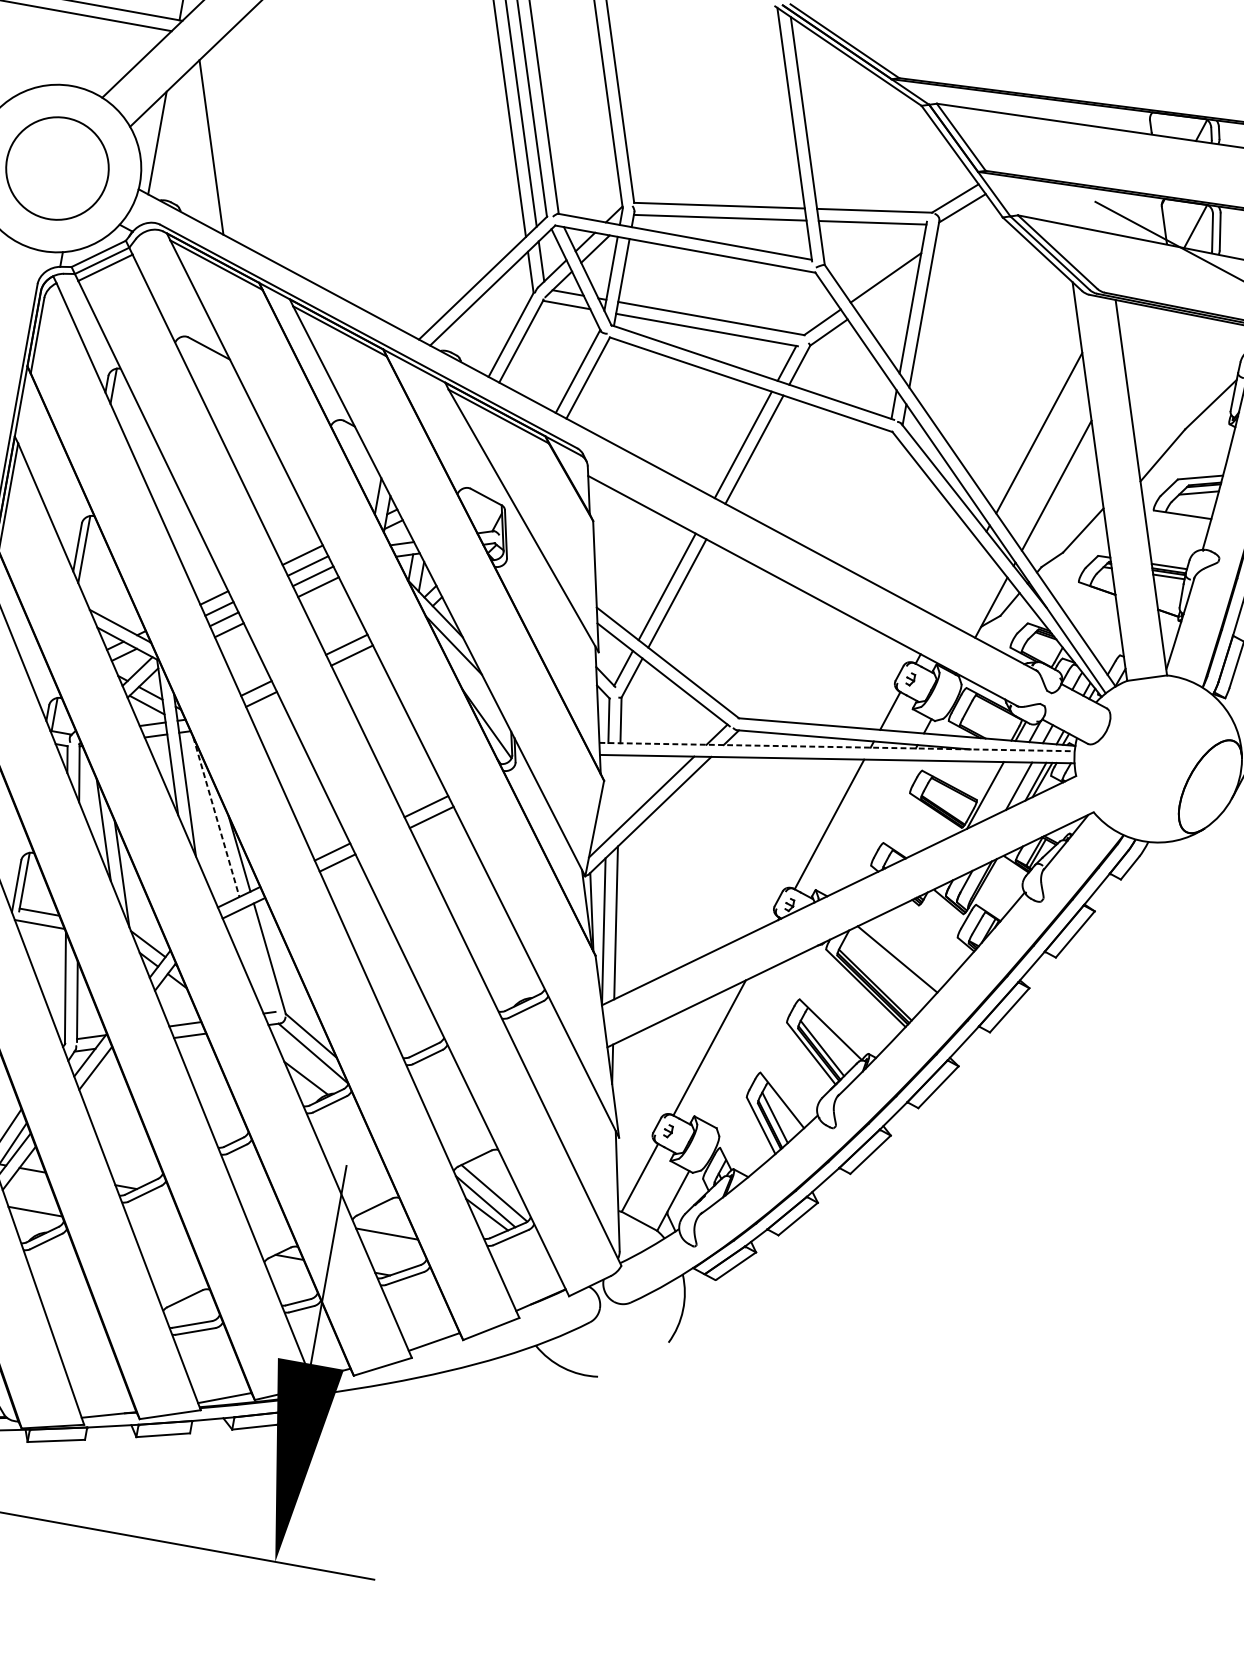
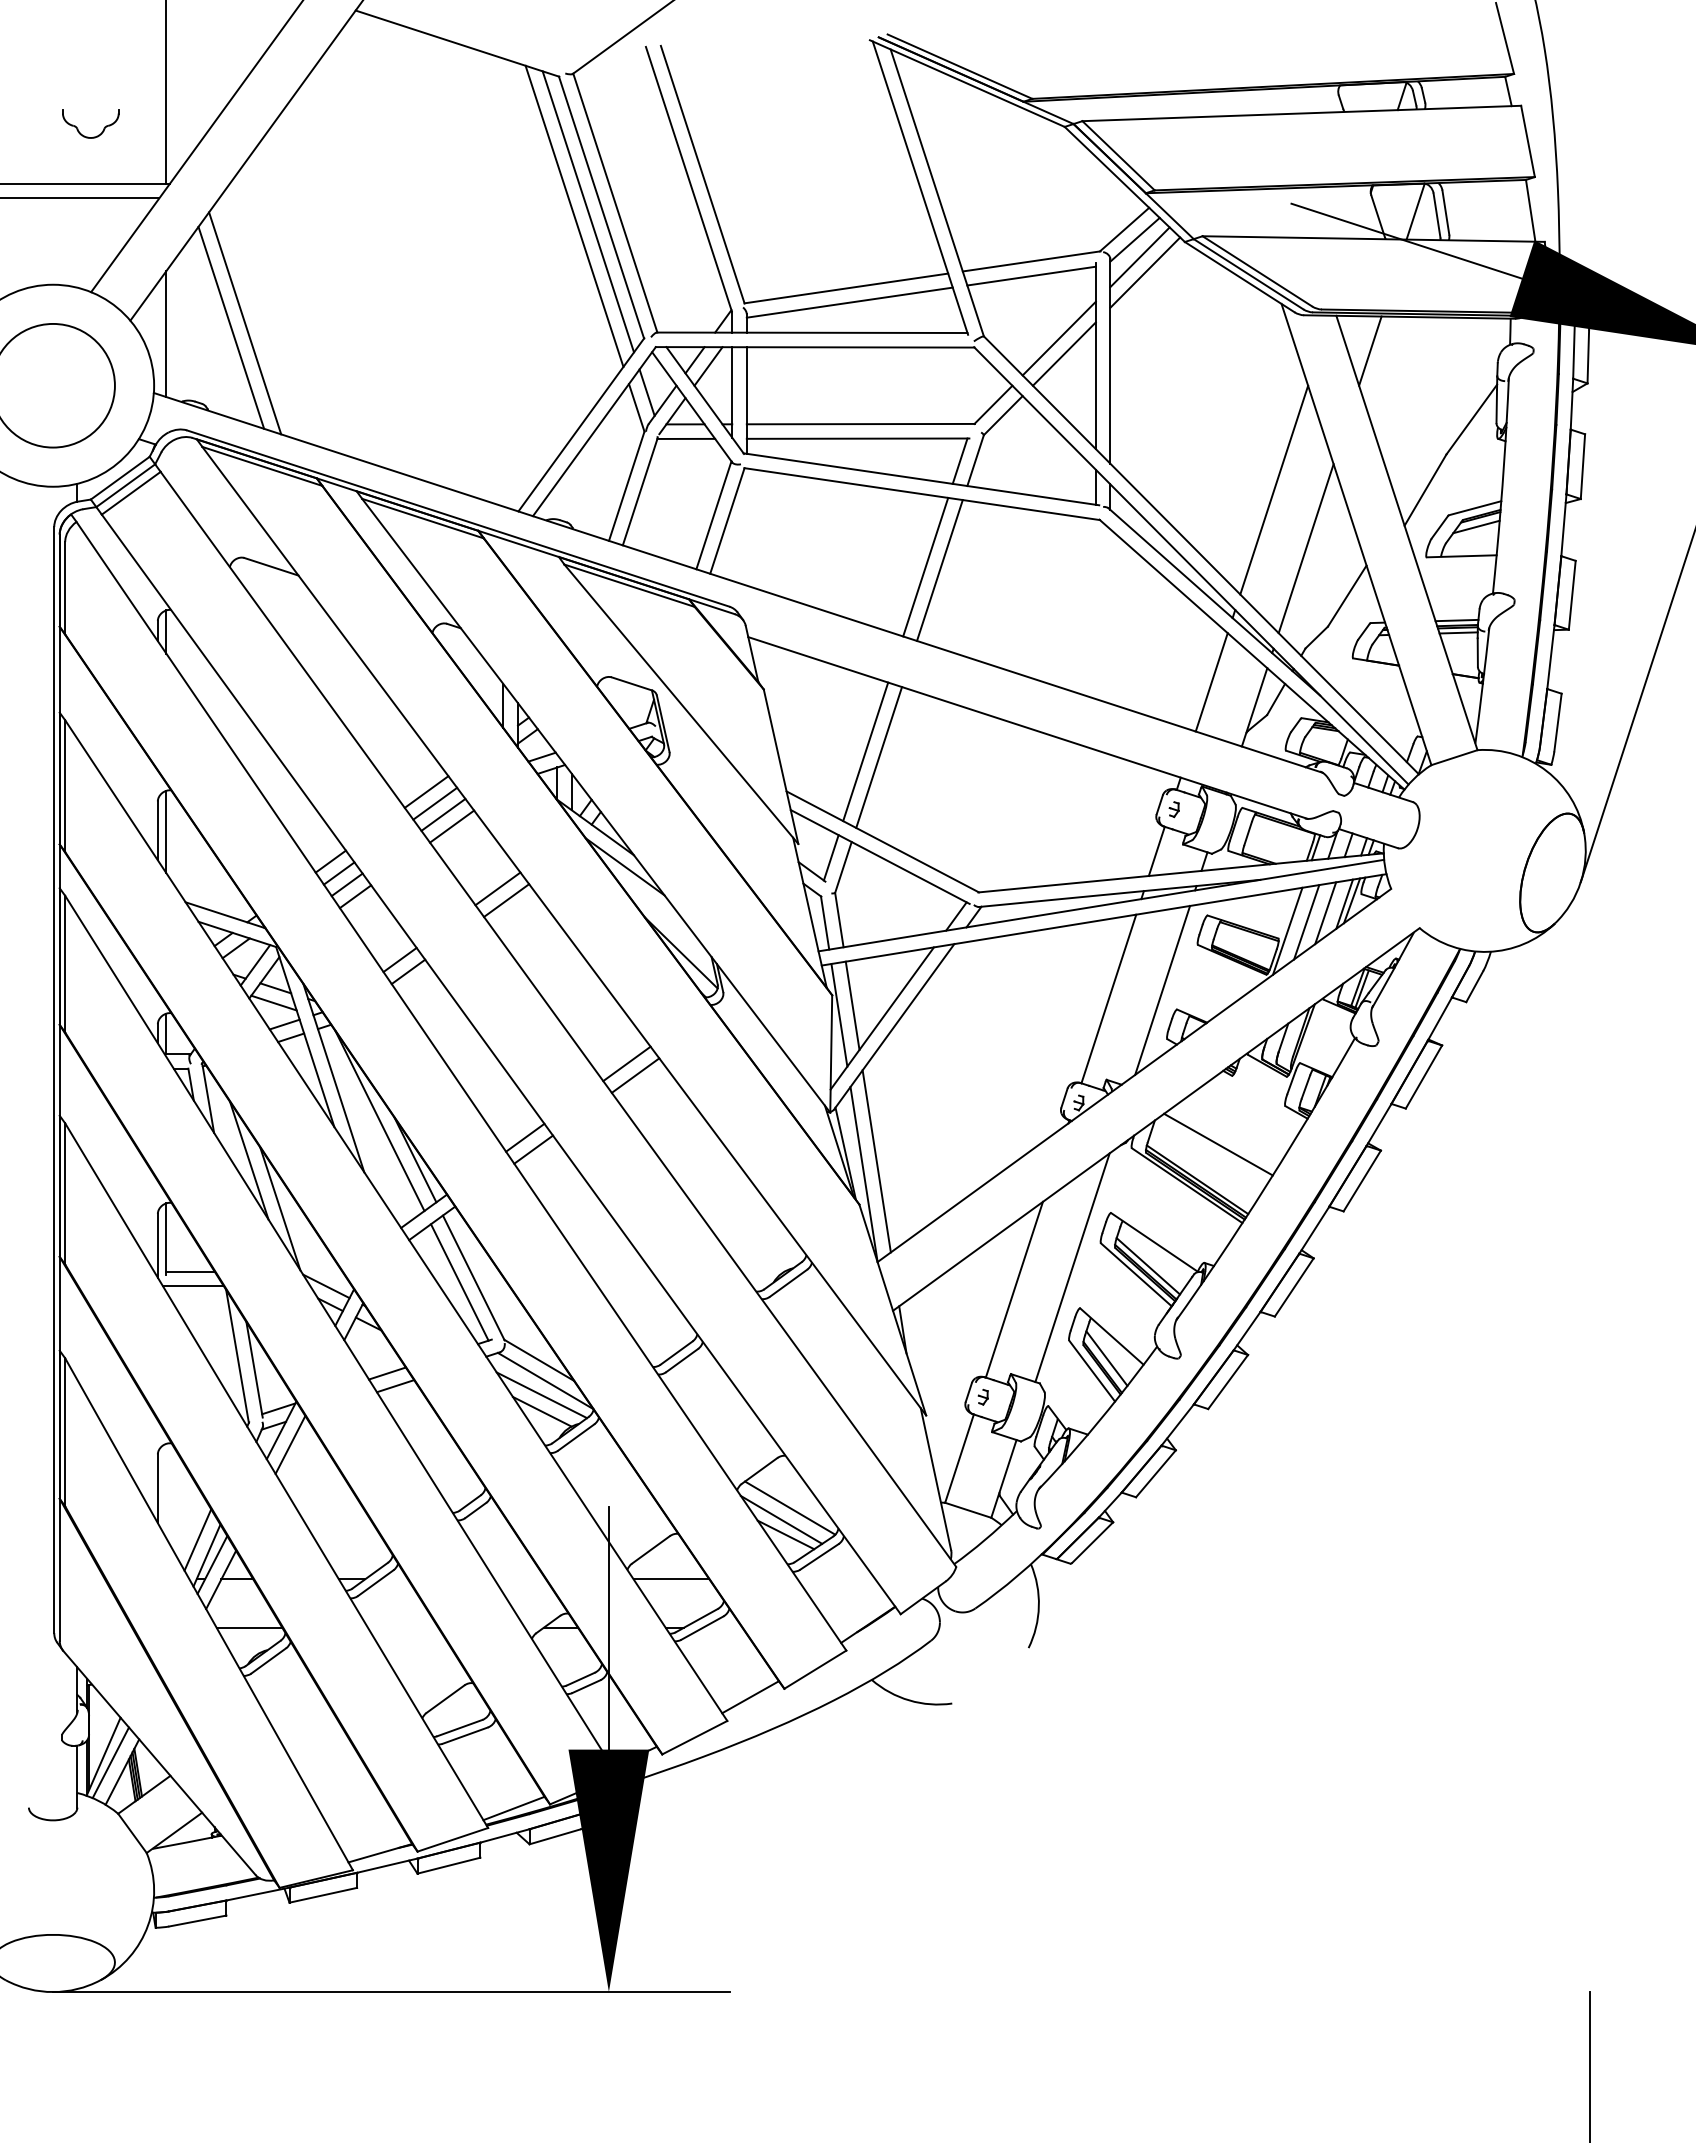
line: (223, 145) -> (245, 323), added
line: (963, 223) -> (1139, 257), added
line: (966, 236) -> (1145, 272), added
line: (887, 290) -> (1063, 353), added
line: (1138, 333) -> (1370, 350), added
line: (959, 581) -> (1211, 682), added
line: (837, 747) -> (1101, 905), dashed -> solid
line: (1002, 791) -> (1306, 922), added
line: (619, 792) -> (852, 1005), added
line: (607, 797) -> (839, 1014), added
line: (216, 817) -> (380, 1121), dashed -> solid
line: (874, 824) -> (1162, 989), added
line: (257, 960) -> (459, 1282), added
line: (760, 1038) -> (1072, 1267), added
line: (307, 1064) -> (541, 1395), added

